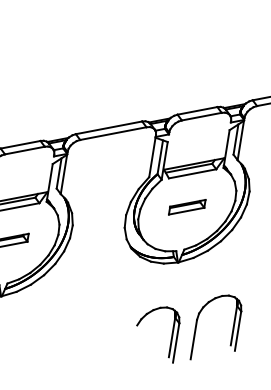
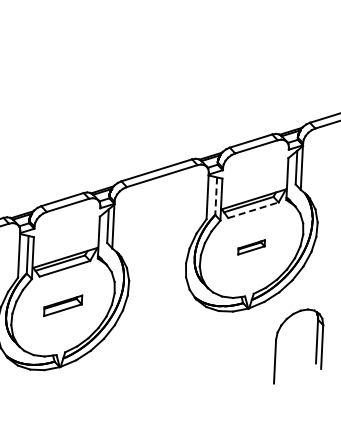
line: (160, 157) -> (216, 196), solid -> dashed
line: (192, 174) -> (253, 210), solid -> dashed
part: (187, 207) -> (251, 247), size x0.7
part: (232, 329) -> (315, 346), moved
part: (171, 335) -> (250, 388), removed

